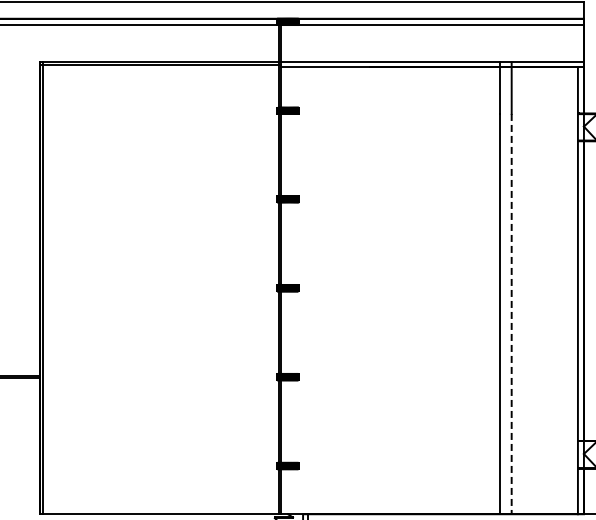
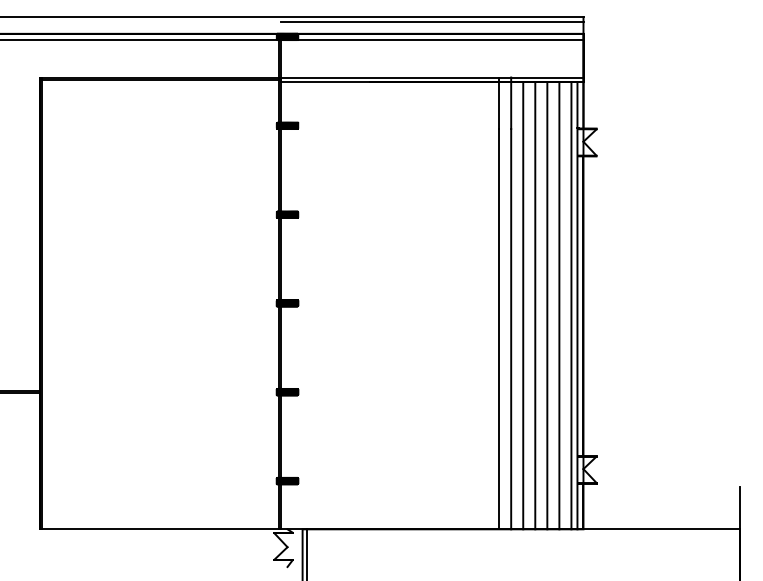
line: (431, 6) -> (431, 21), added
line: (523, 290) -> (523, 305), added
line: (535, 290) -> (535, 305), added
line: (547, 290) -> (547, 305), added
line: (559, 290) -> (559, 305), added
line: (571, 290) -> (571, 305), added
line: (511, 314) -> (511, 329), dashed -> solid

